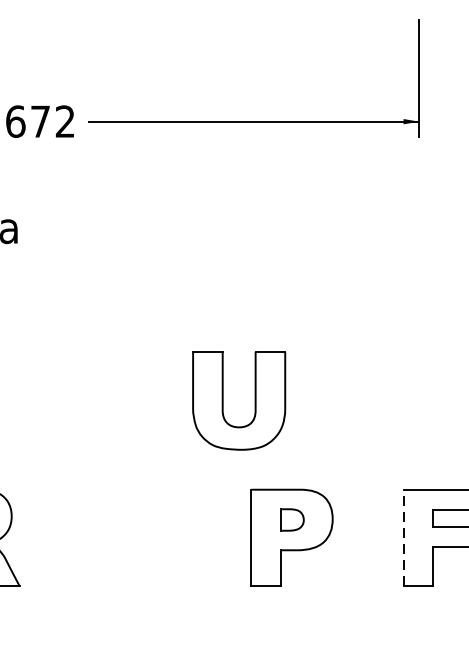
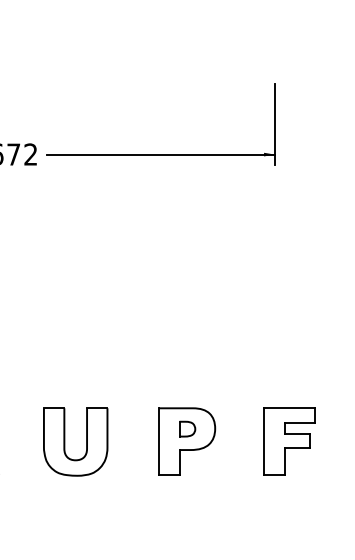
part: (224, 400) -> (65, 441), moved
line: (404, 536) -> (264, 440), dashed -> solid

